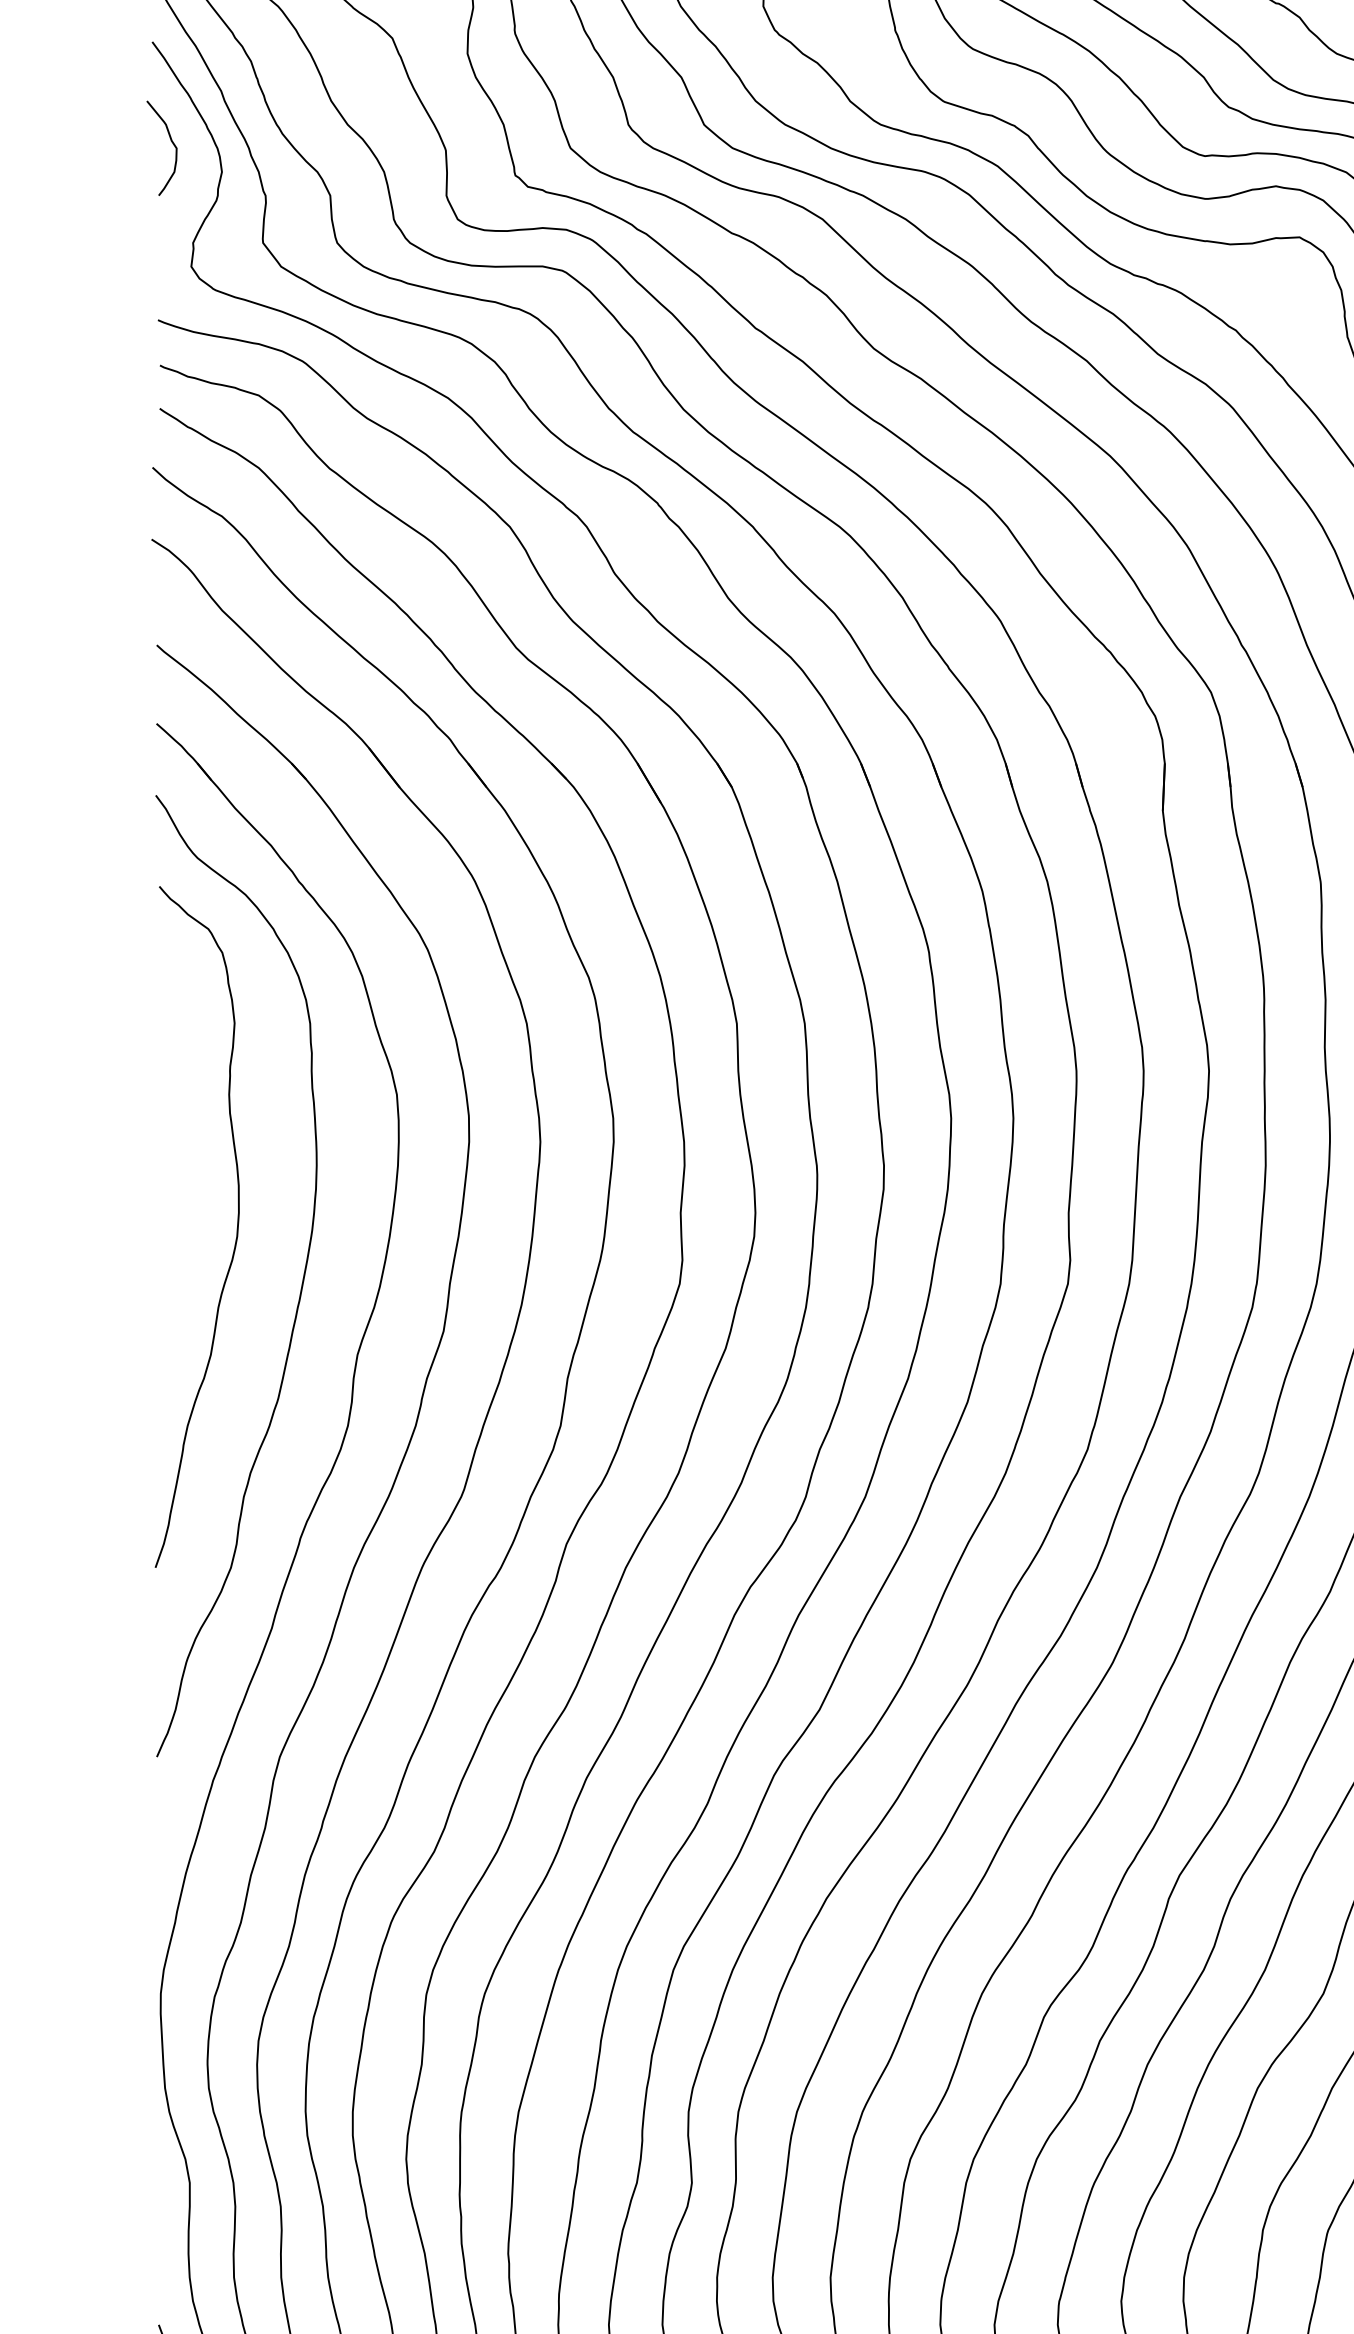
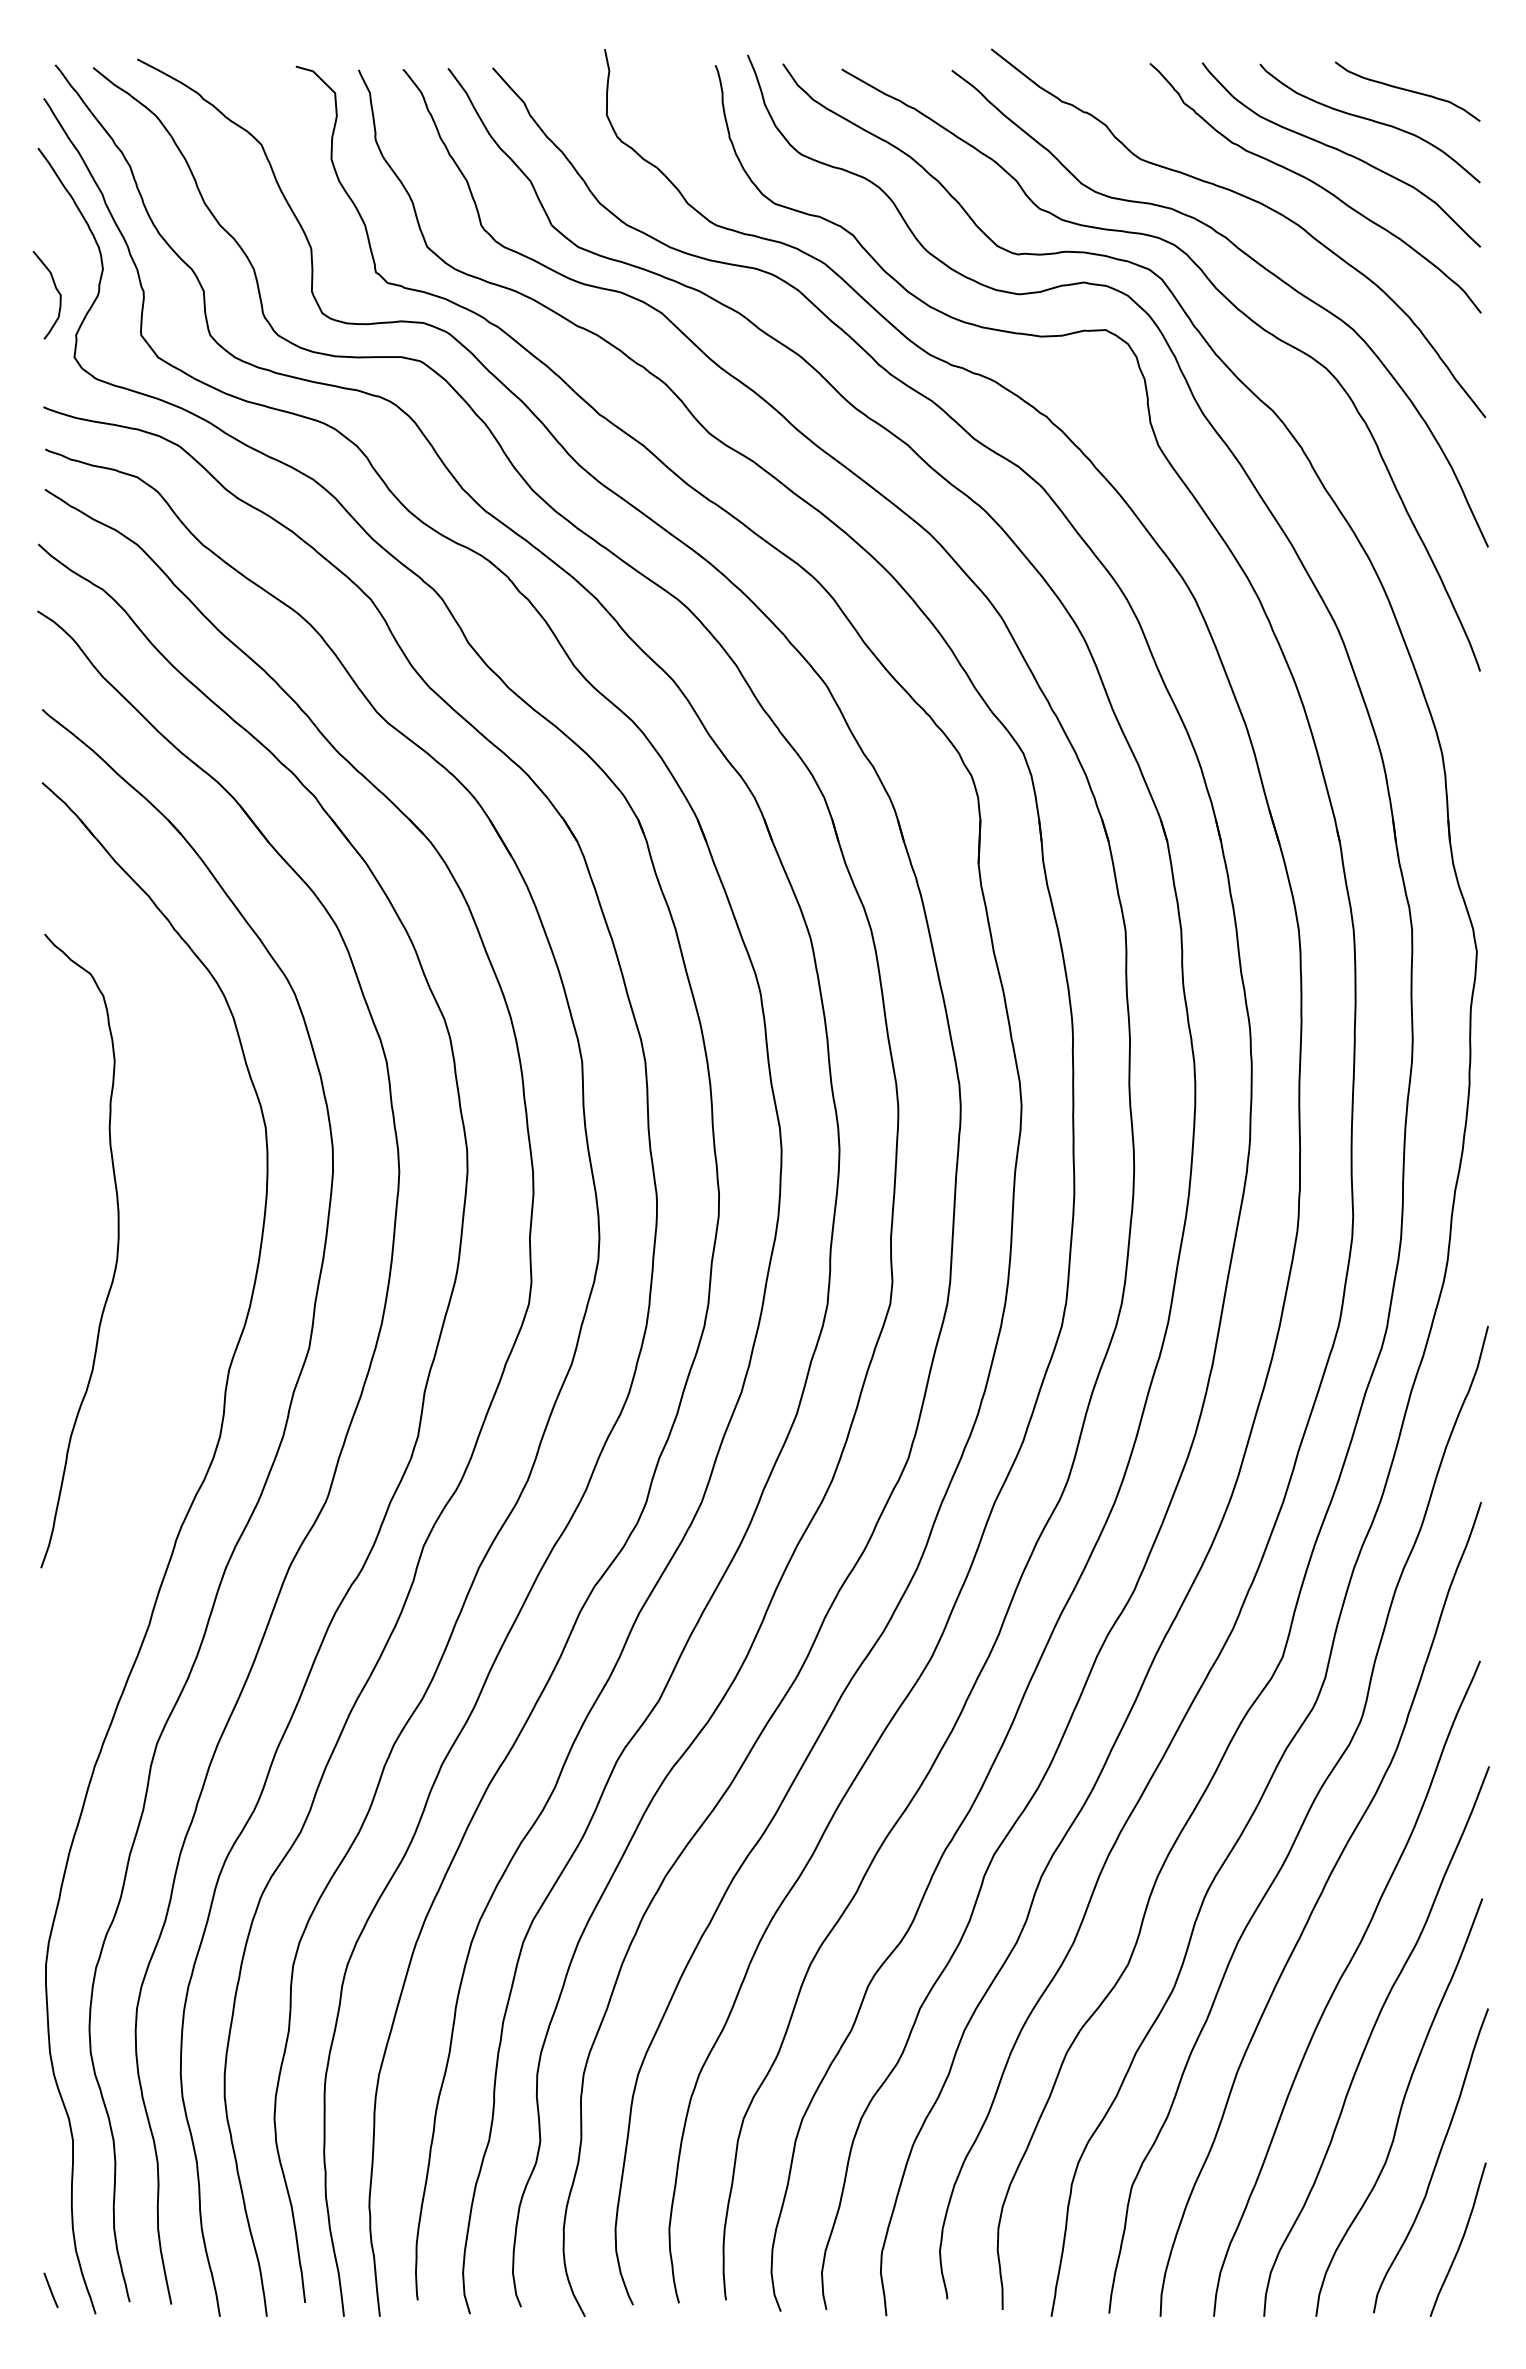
curve: (170, 142) -> (55, 289), moved
curve: (300, 1285) -> (176, 1305), removed

